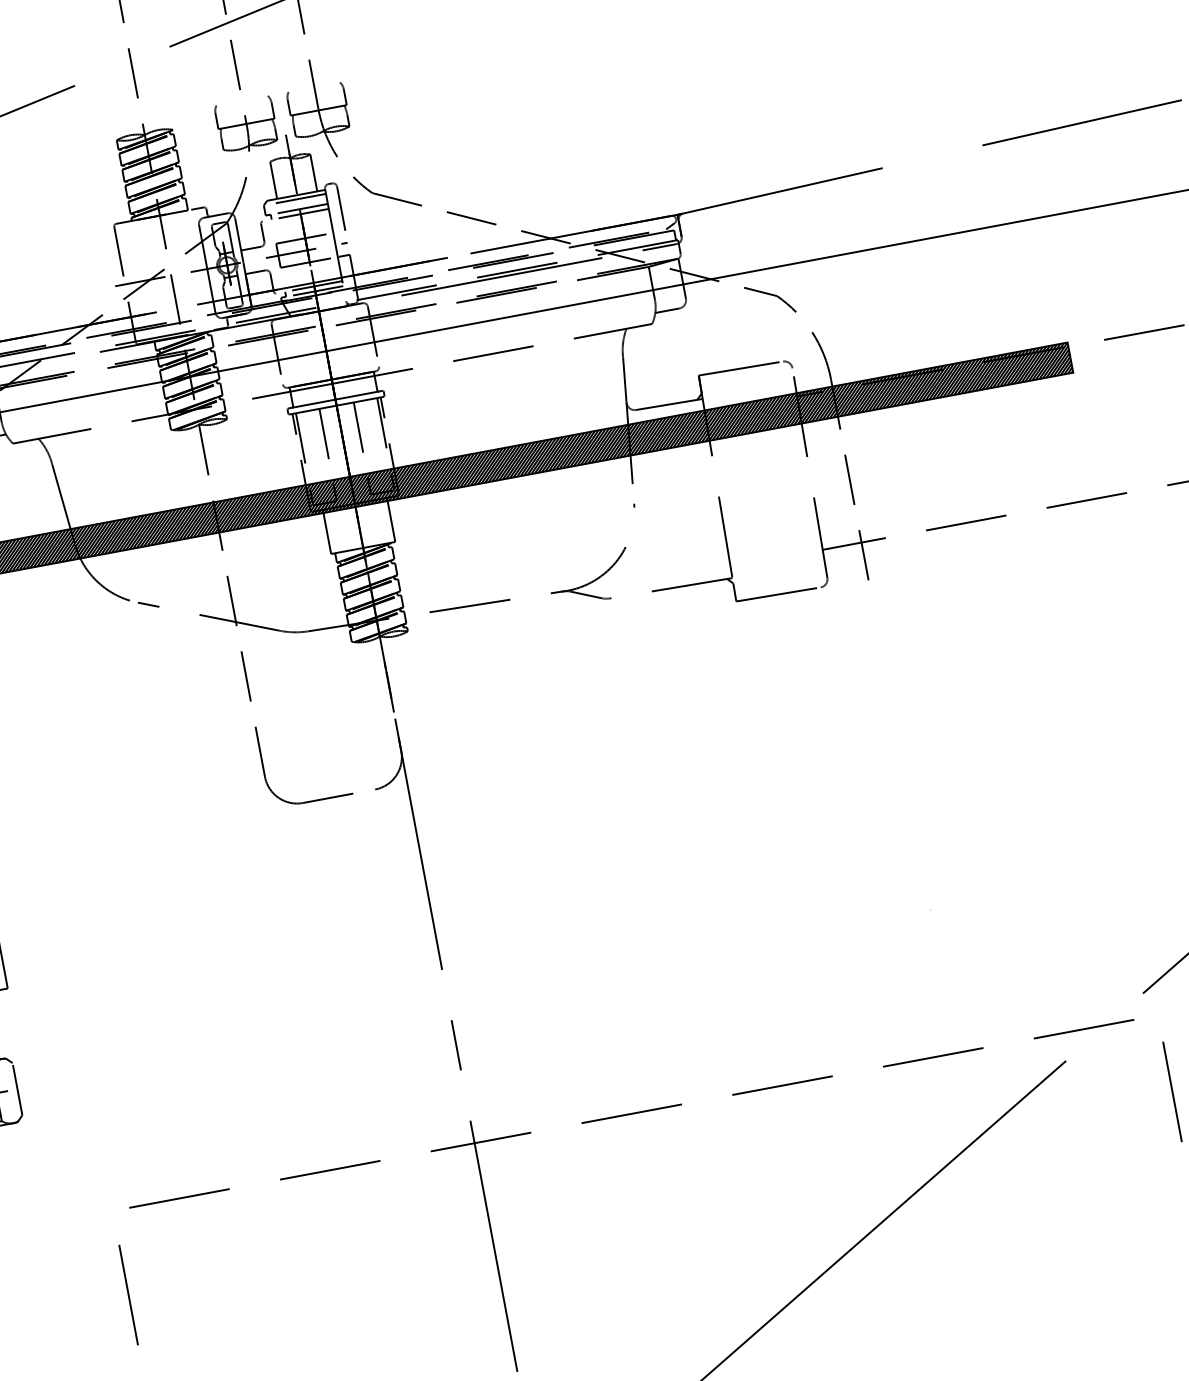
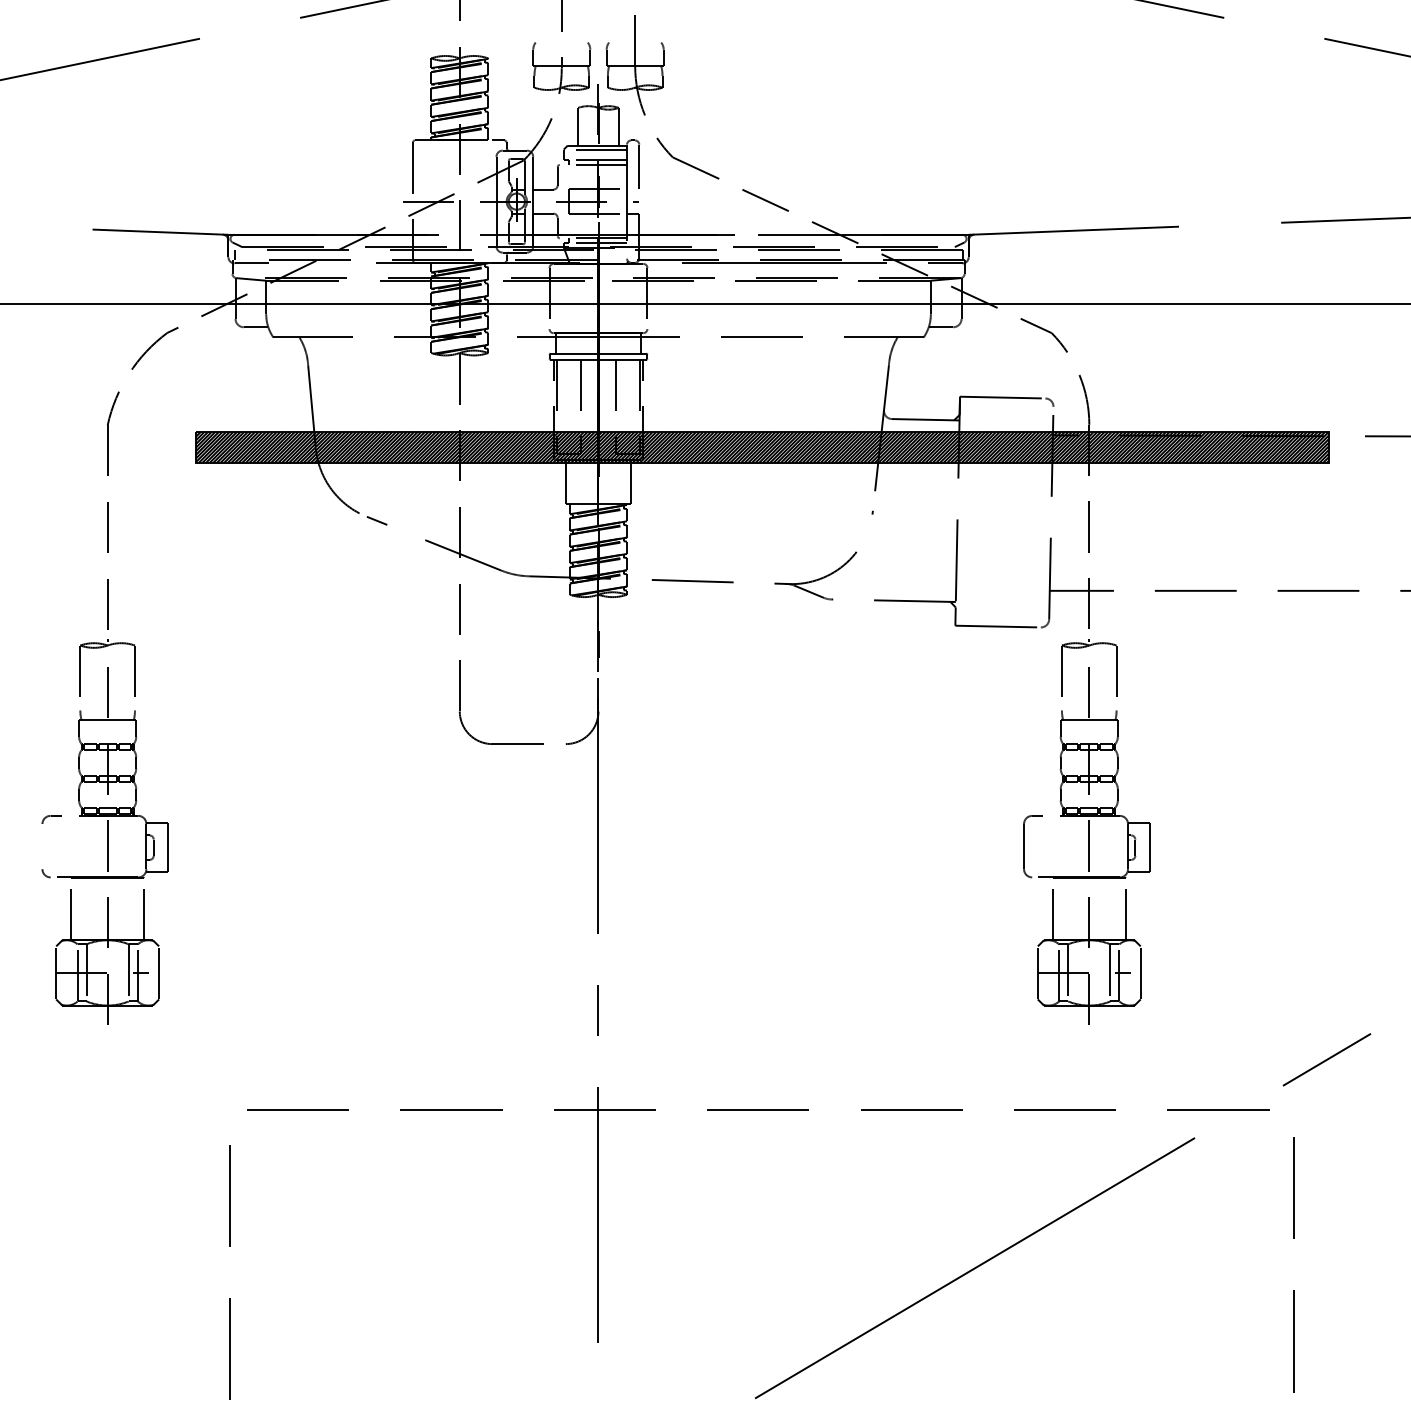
part: (903, 779) -> (1086, 831), added

